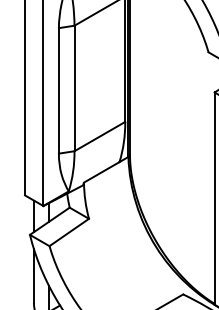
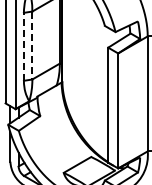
line: (74, 88) -> (32, 45), solid -> dashed
line: (58, 90) -> (23, 46), solid -> dashed

